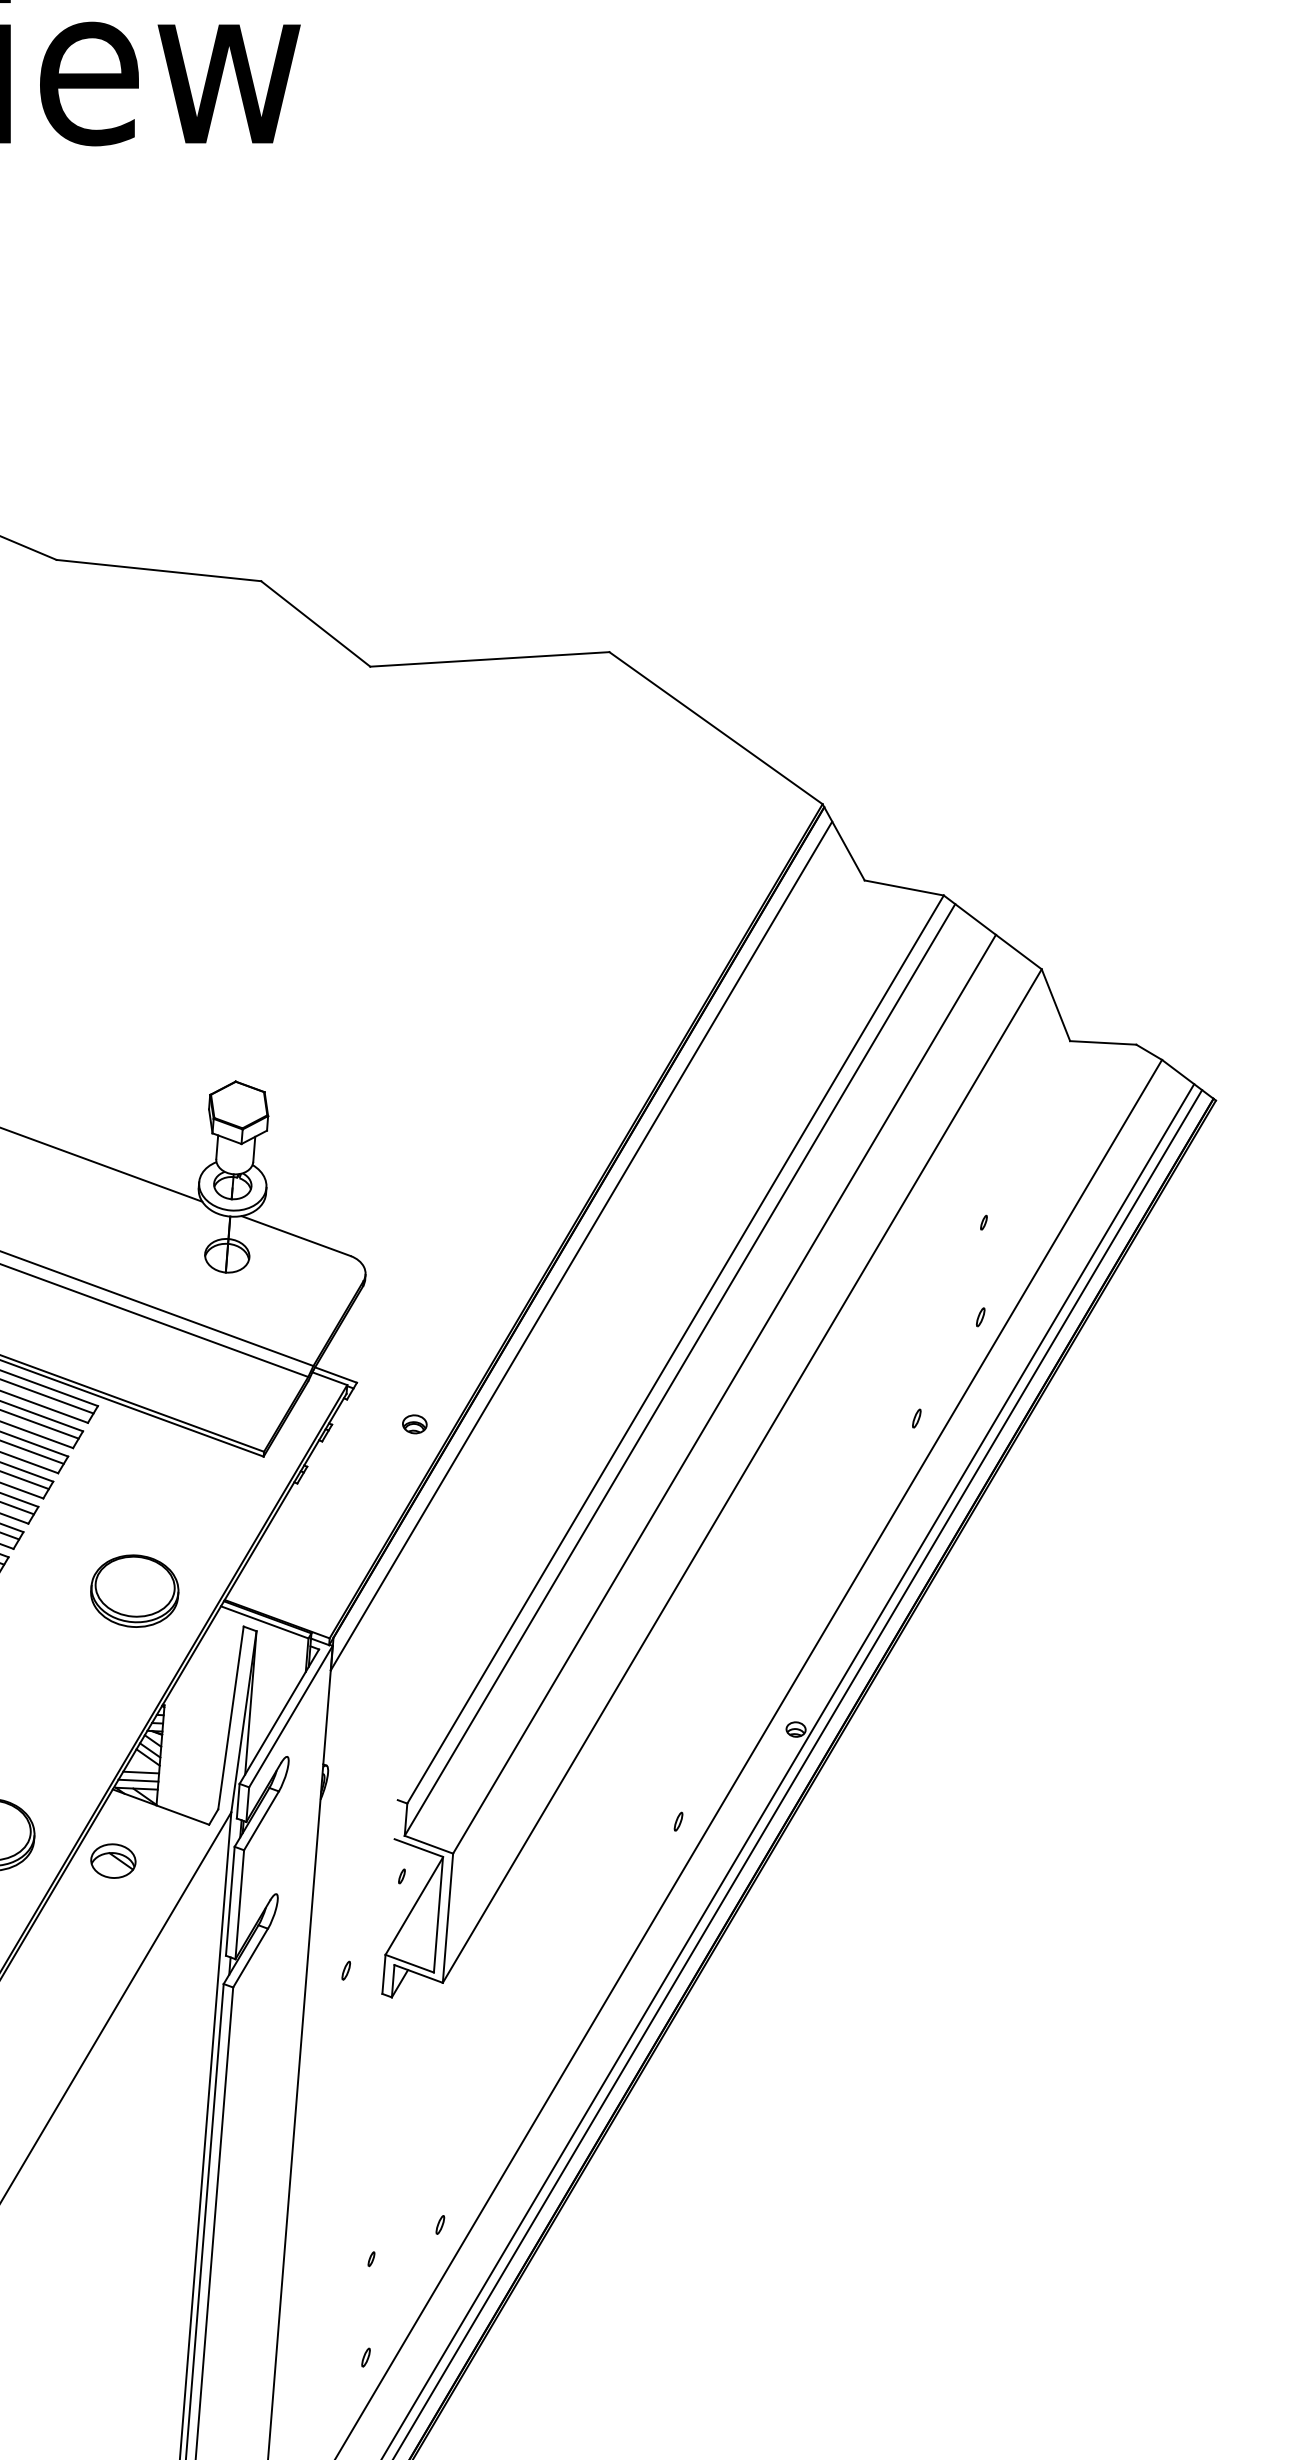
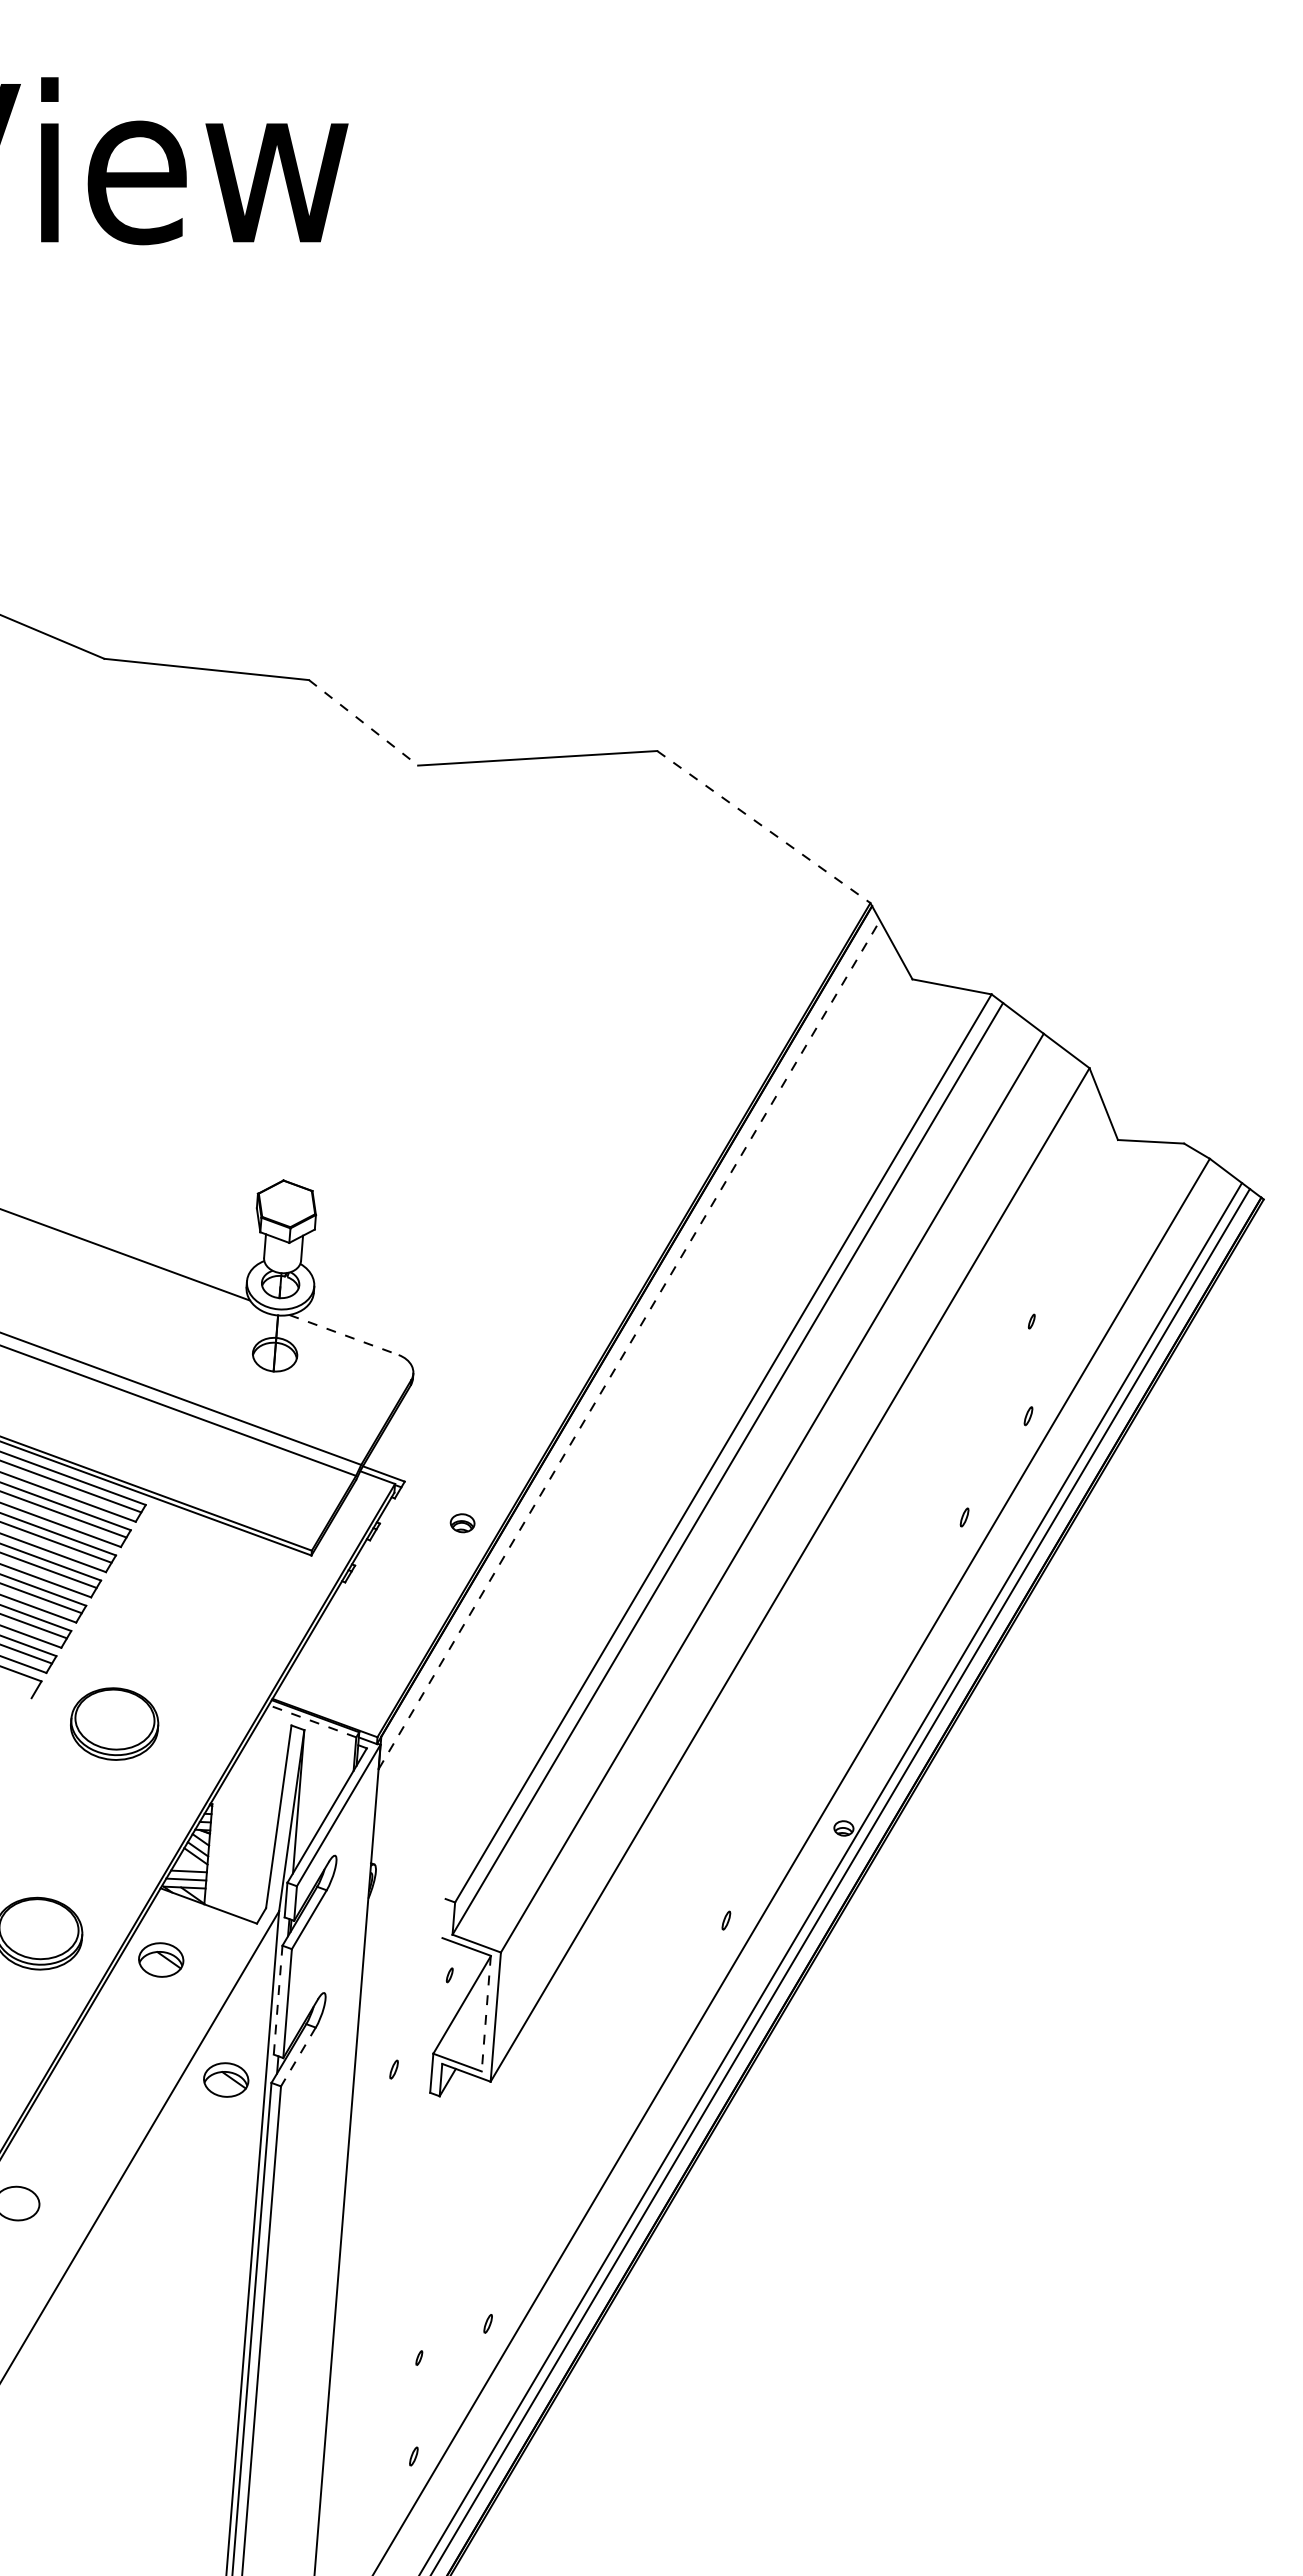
line: (315, 624) -> (363, 723), solid -> dashed
line: (715, 728) -> (763, 827), solid -> dashed
line: (296, 1236) -> (344, 1335), solid -> dashed
line: (581, 1245) -> (629, 1344), solid -> dashed
part: (134, 1590) -> (114, 1723), moved
line: (264, 1622) -> (312, 1721), solid -> dashed
line: (230, 1901) -> (278, 2000), solid -> dashed
line: (438, 1915) -> (486, 2014), solid -> dashed
line: (250, 1958) -> (298, 2057), solid -> dashed
part: (178, 1980) -> (226, 2079), added

